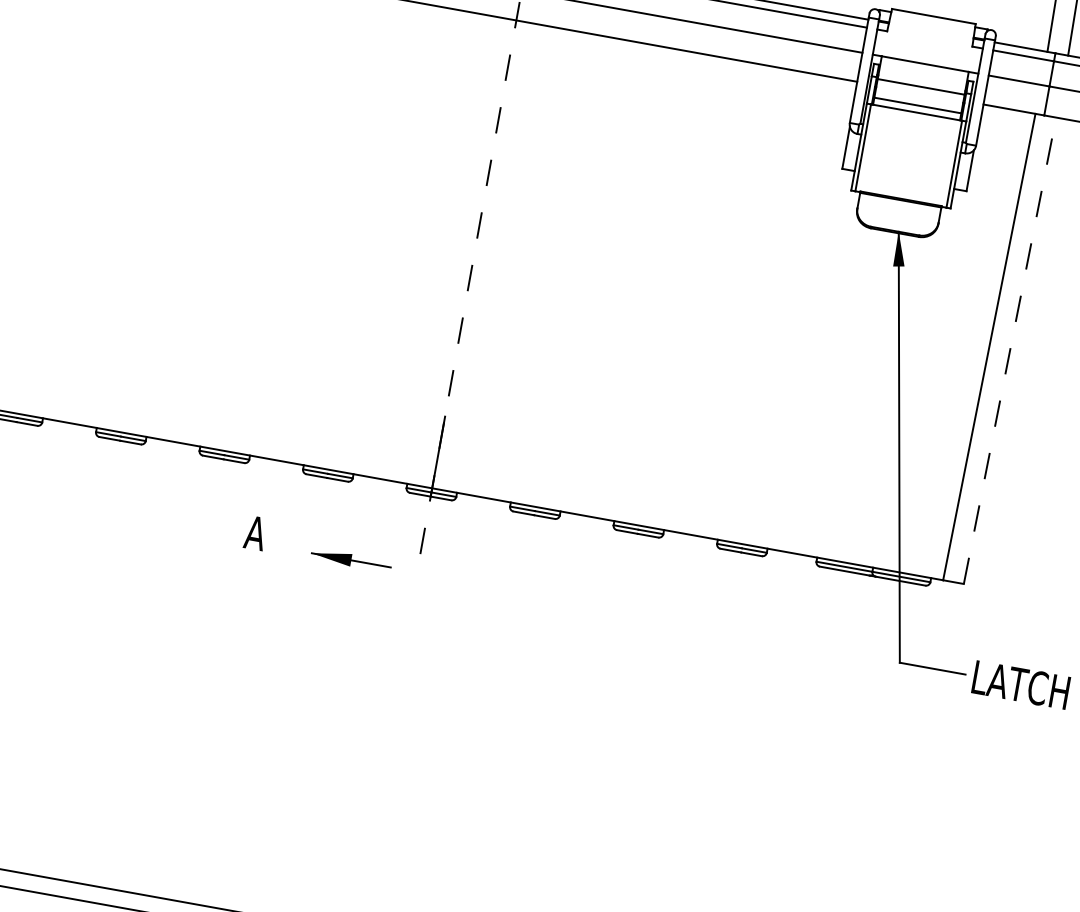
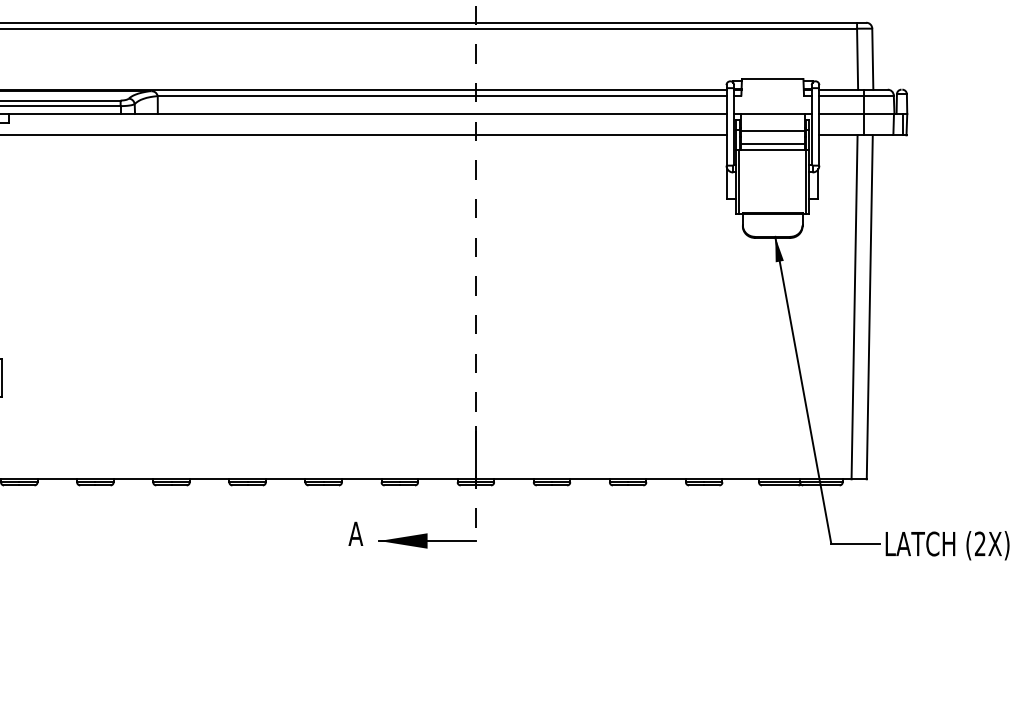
line: (1009, 349) -> (869, 306), dashed -> solid
part: (351, 559) -> (427, 540), size x1.67

